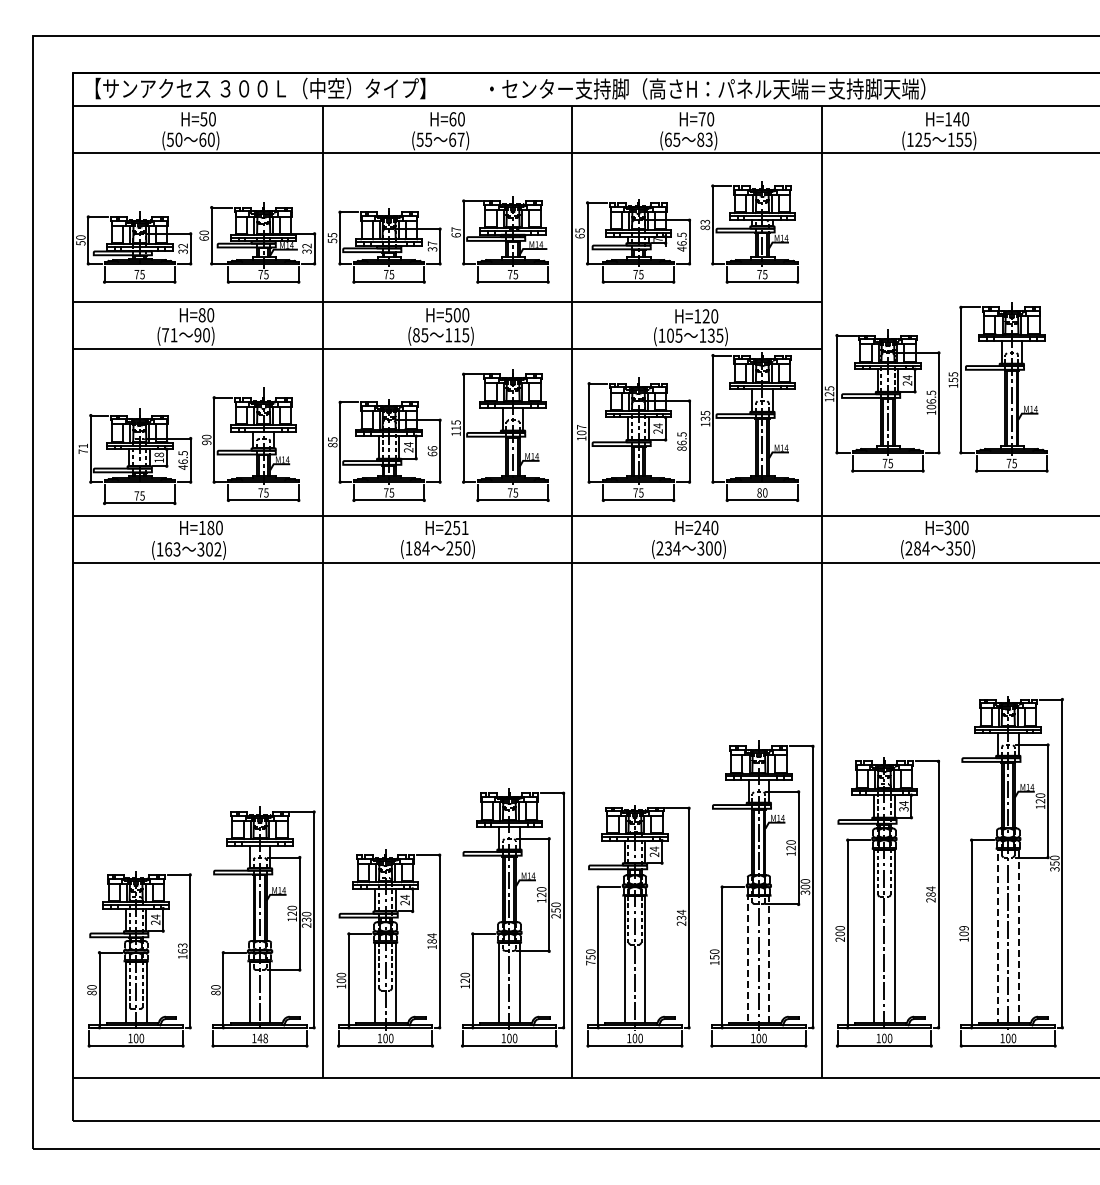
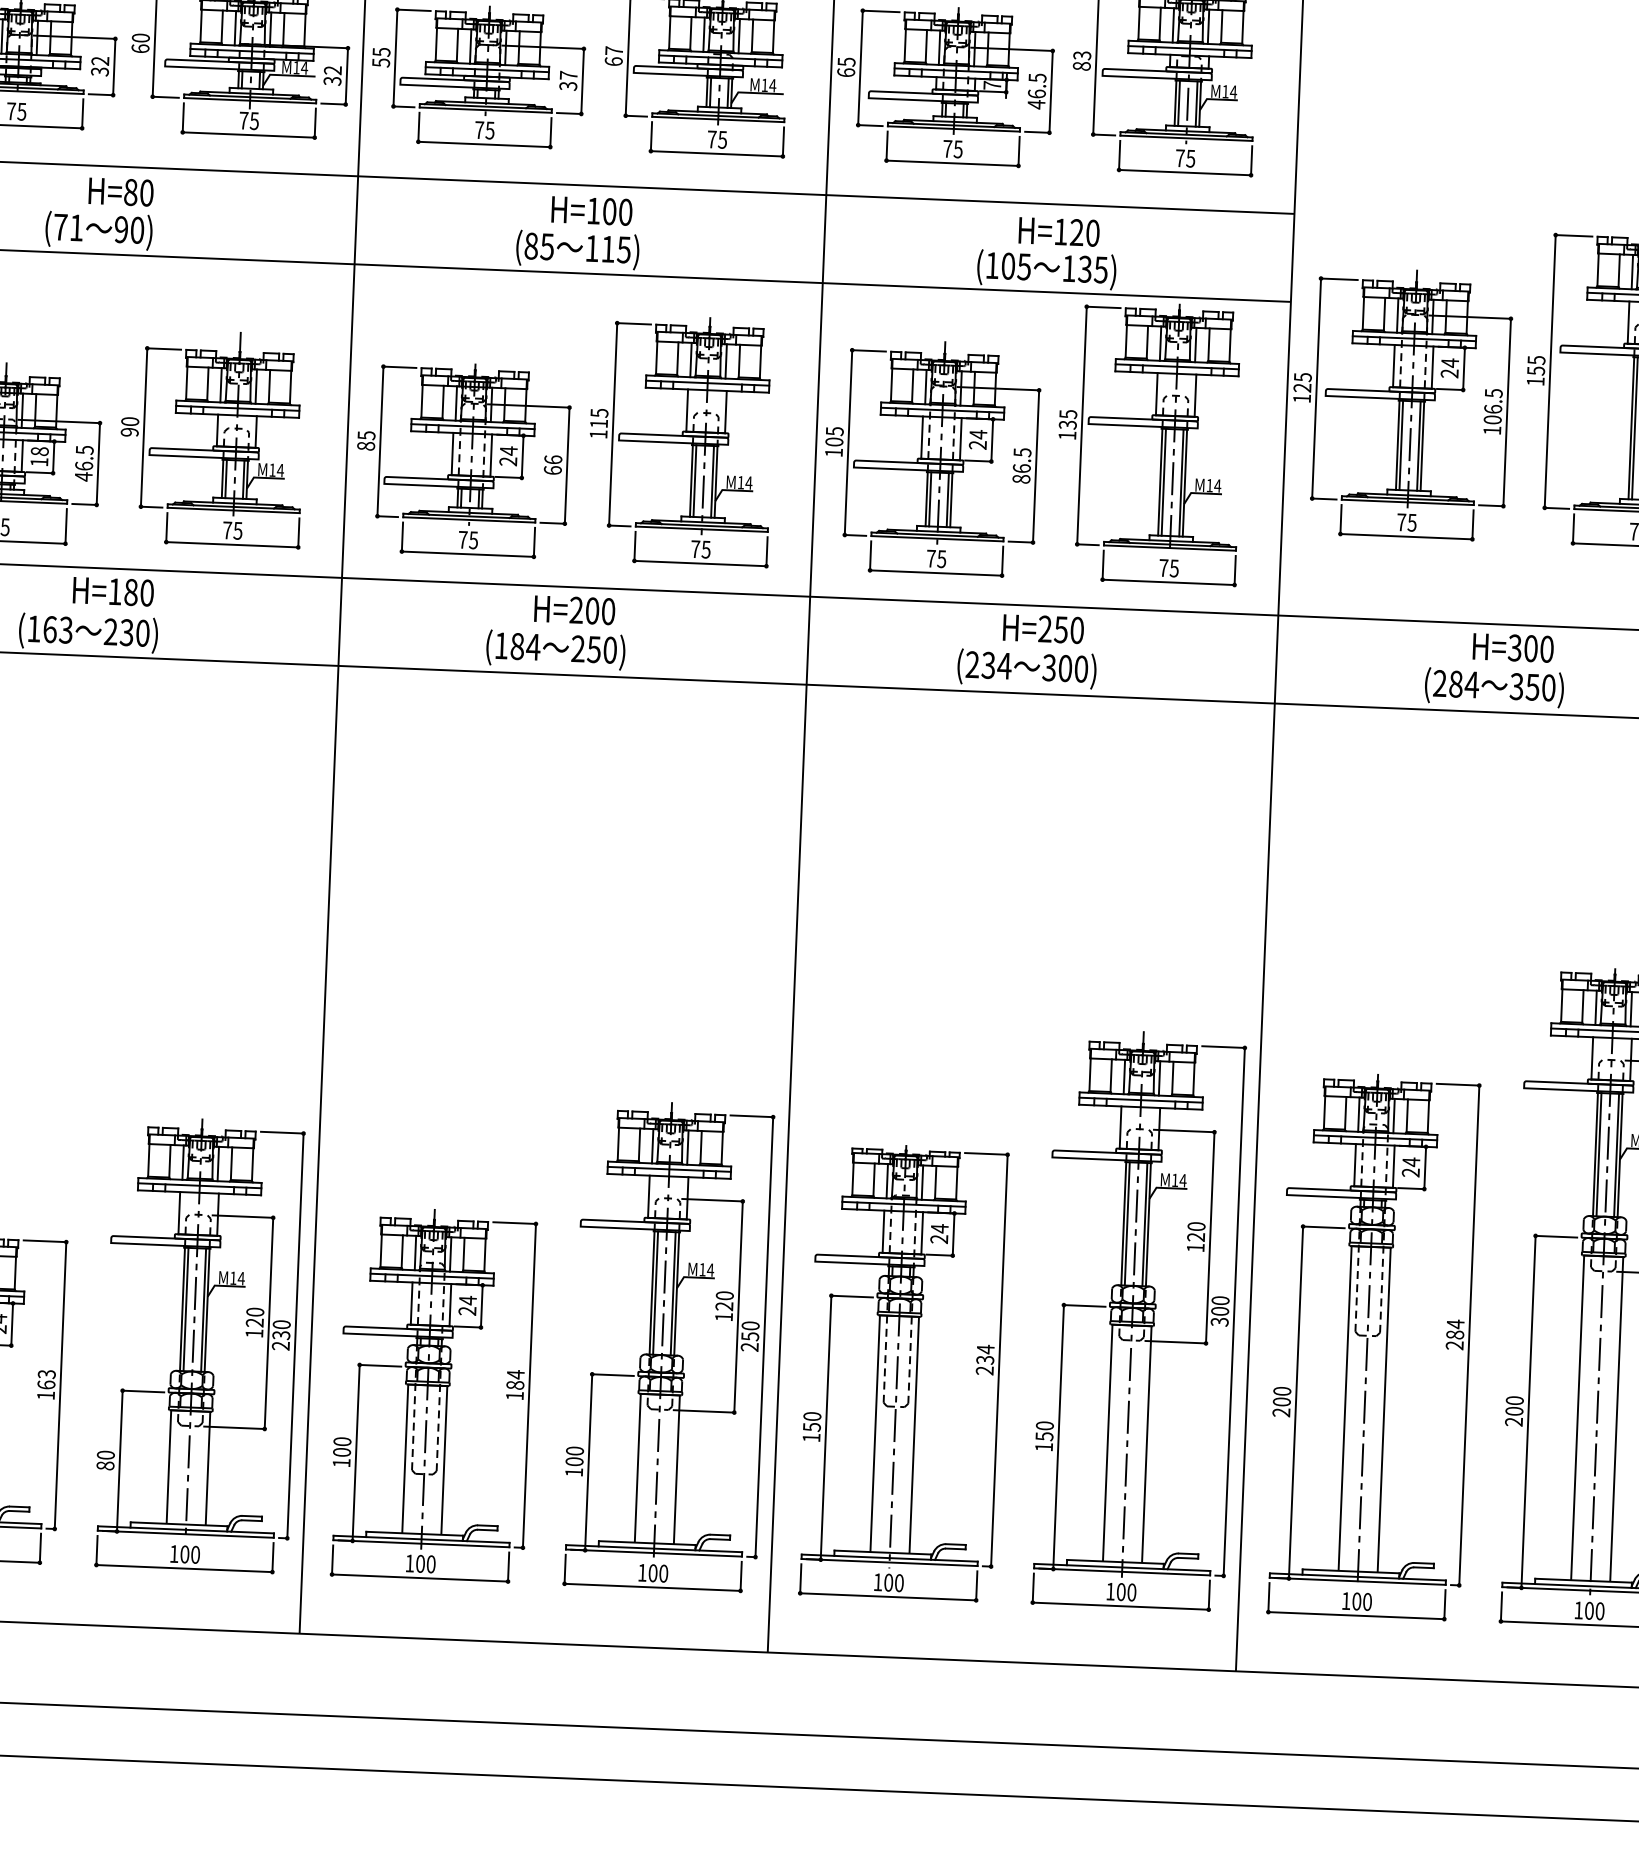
text: (448, 315) -> (593, 211), H=500 -> H=100
text: (581, 427) -> (834, 431), 107 -> 105
text: (762, 492) -> (1169, 567), 80 -> 75
text: (460, 527) -> (599, 610), H=251 -> H=200
text: (706, 528) -> (1061, 630), H=240 -> H=250
text: (209, 549) -> (126, 632), 302) -> 230)
text: (904, 809) -> (1411, 1173), 34 -> 24
line: (1007, 849) -> (1602, 1256), dashed -> solid
line: (758, 896) -> (1131, 1325), dashed -> solid
text: (963, 933) -> (1513, 1410), 109 -> 200
text: (590, 962) -> (810, 1436), 750 -> 150
text: (465, 980) -> (574, 1461), 120 -> 100
text: (262, 1038) -> (189, 1554), 148 -> 100

